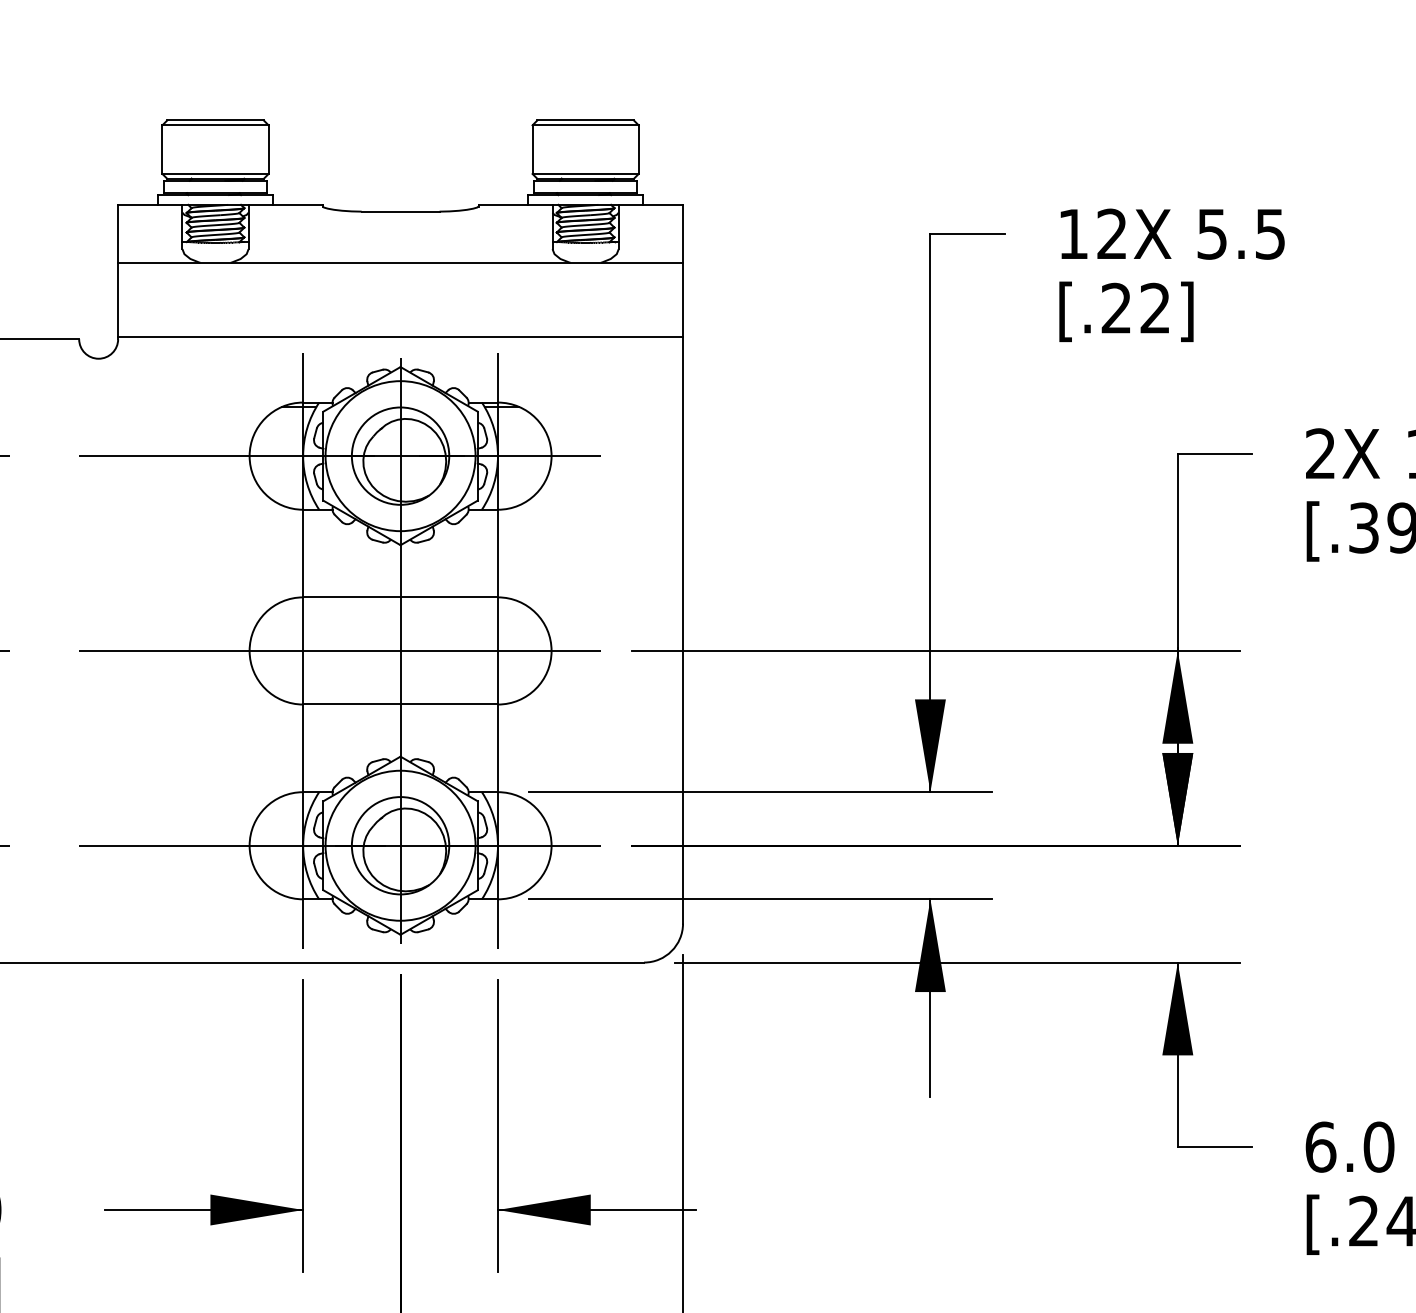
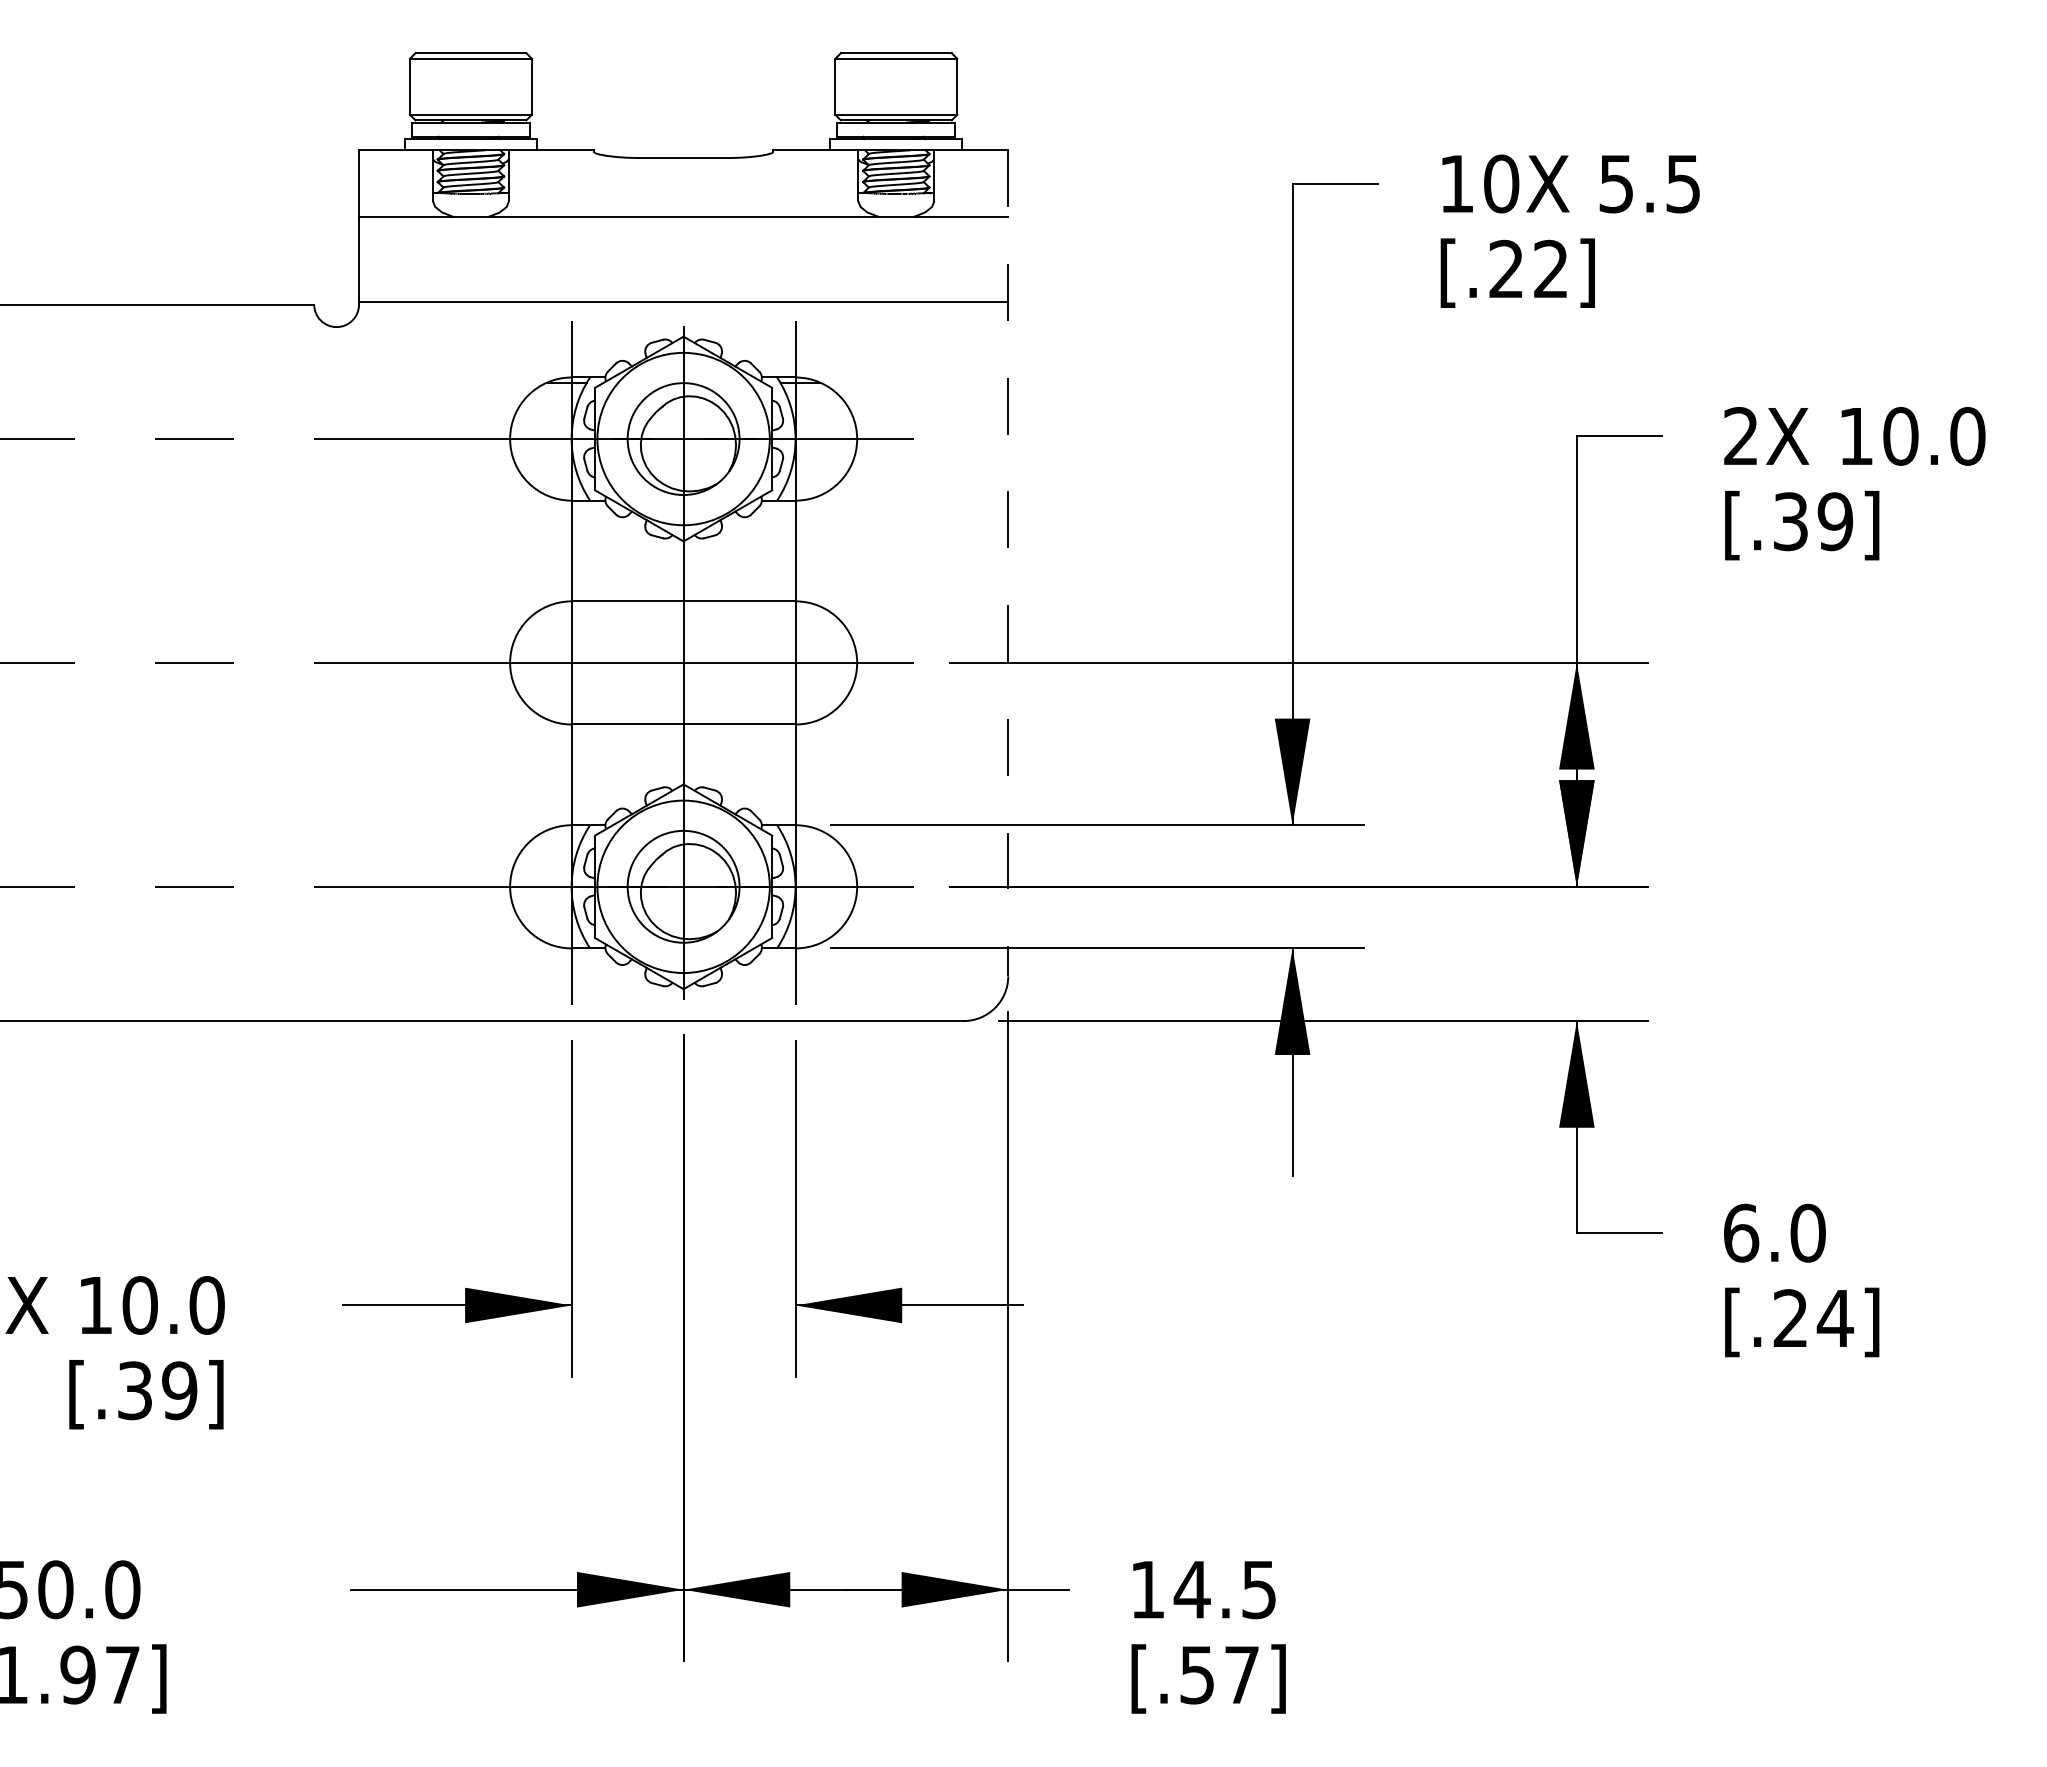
text: (1112, 233) -> (1501, 183), 12X -> 10X
line: (683, 564) -> (1008, 563), solid -> dashed

